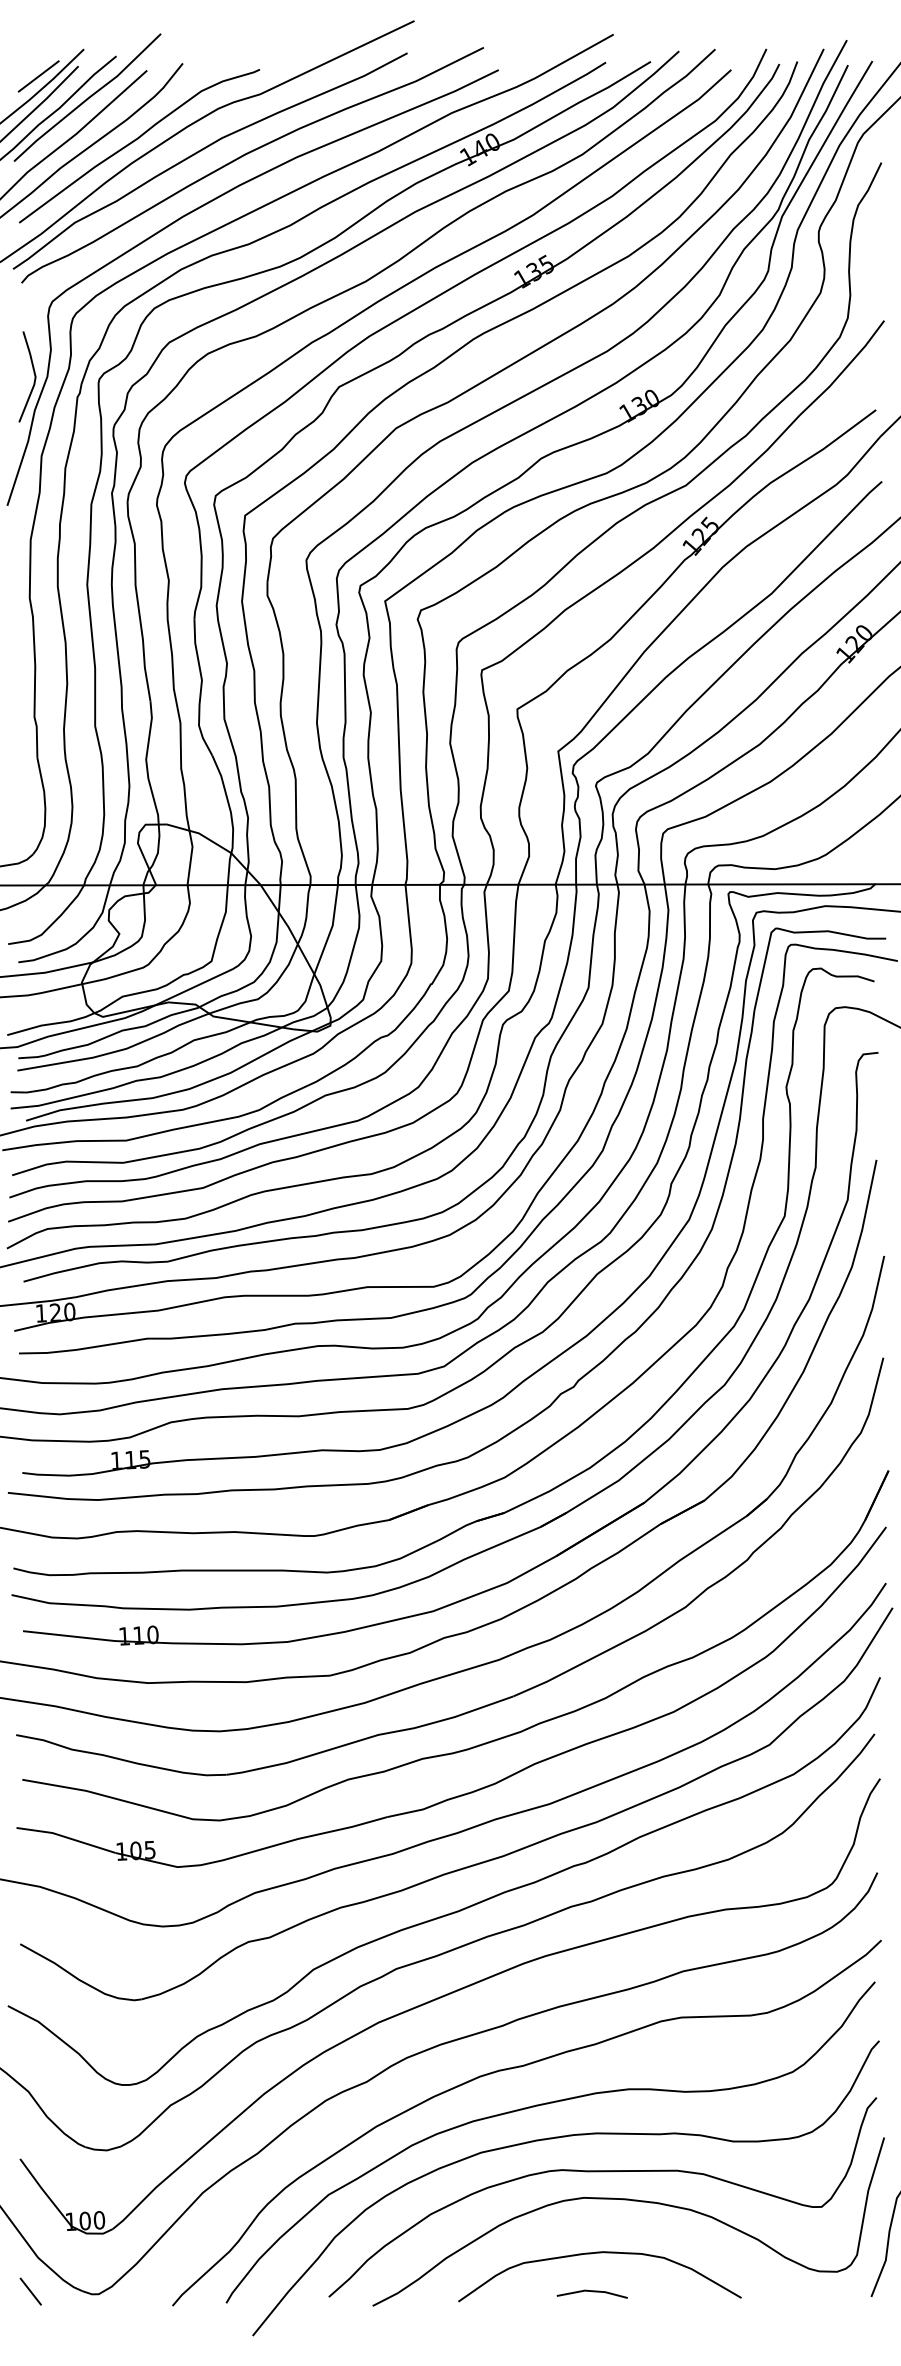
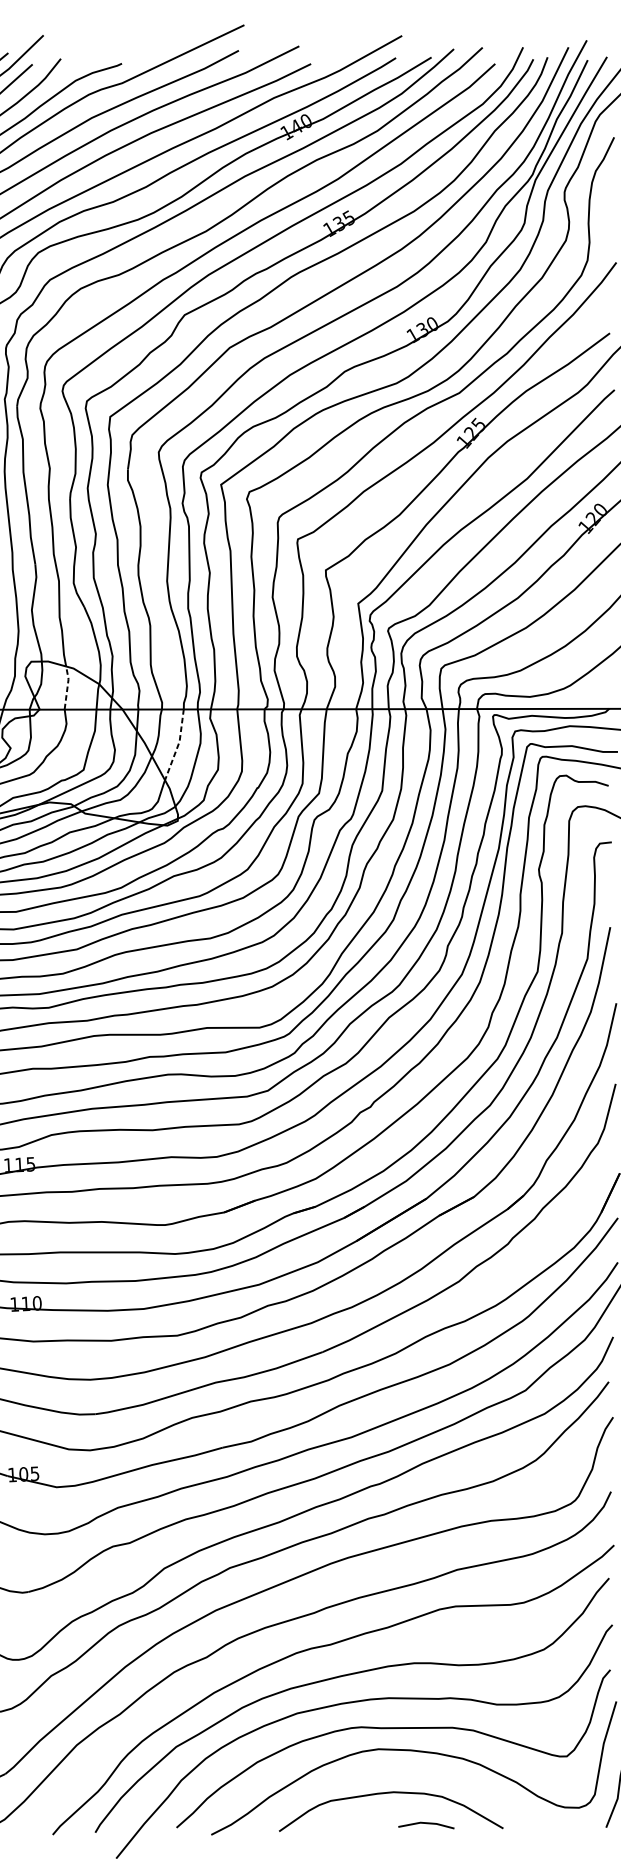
line: (191, 856) -> (67, 686), solid -> dashed
line: (330, 930) -> (177, 745), solid -> dashed
line: (592, 2292) -> (426, 1824), moved

